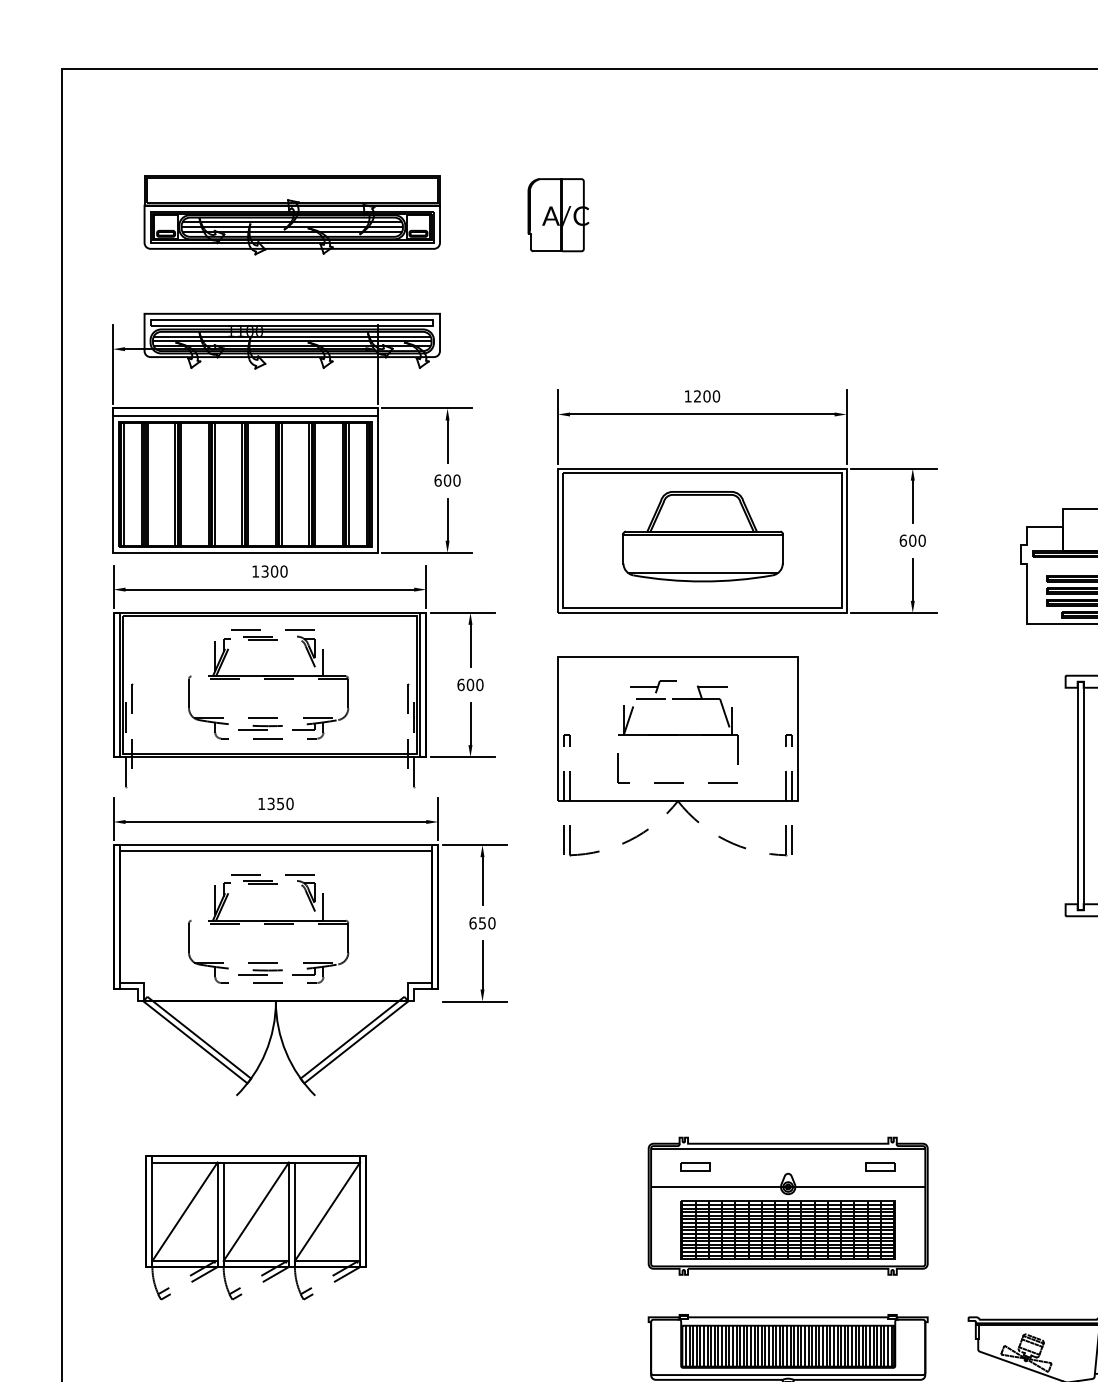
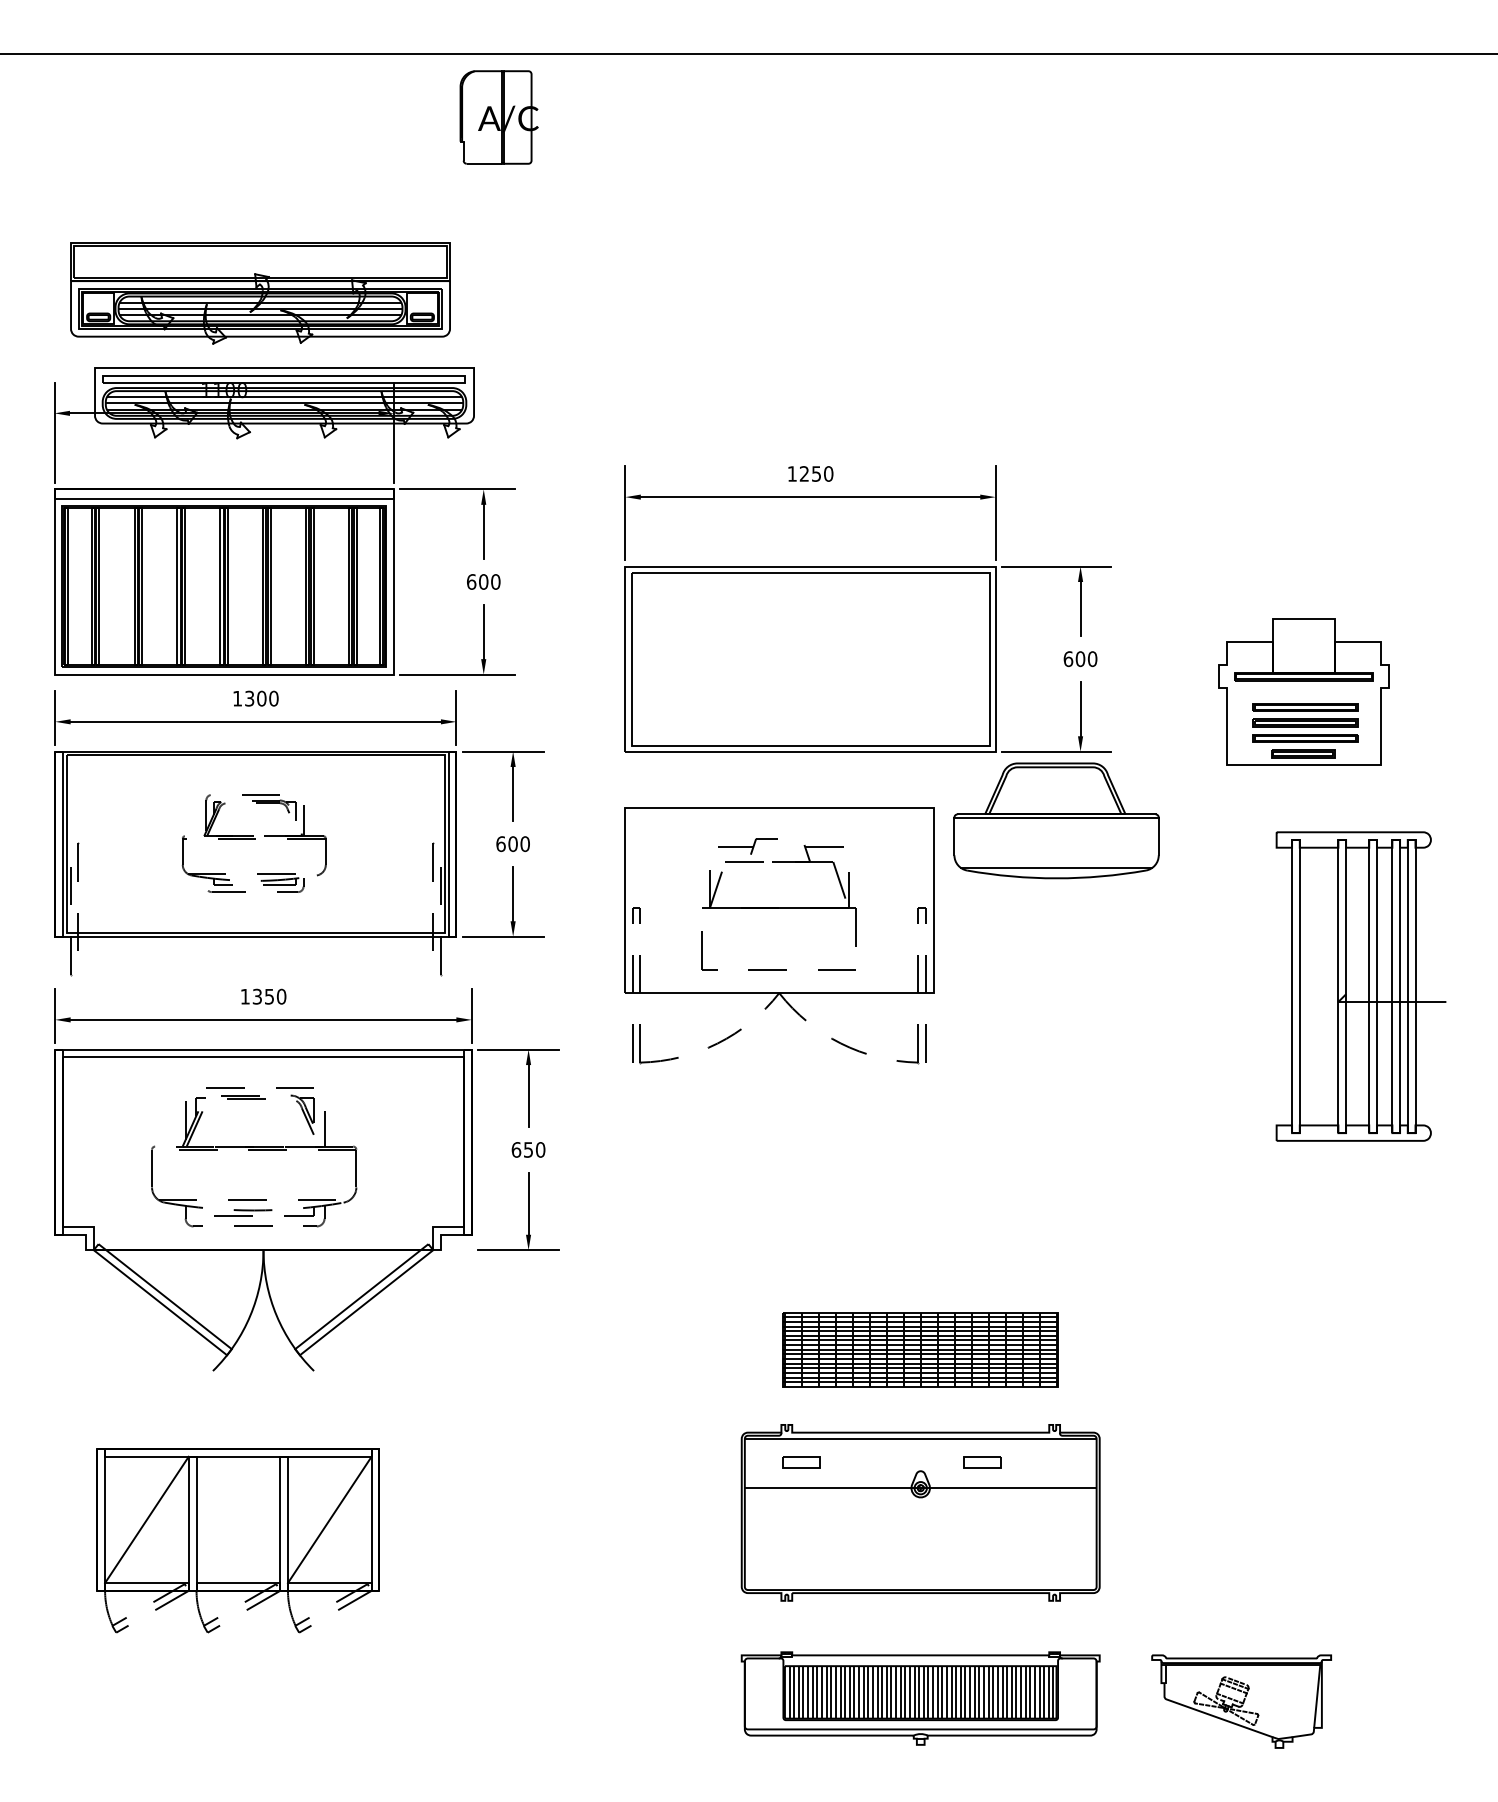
part: (292, 215) -> (260, 293), moved
part: (558, 215) -> (498, 117), moved
text: (706, 396) -> (816, 473), 1200 -> 1250
part: (703, 536) -> (1056, 820), moved
part: (268, 684) -> (254, 843), size x0.7
part: (880, 1166) -> (982, 1462), moved
line: (256, 1211) -> (238, 1519), removed
part: (788, 1230) -> (920, 1349), moved

